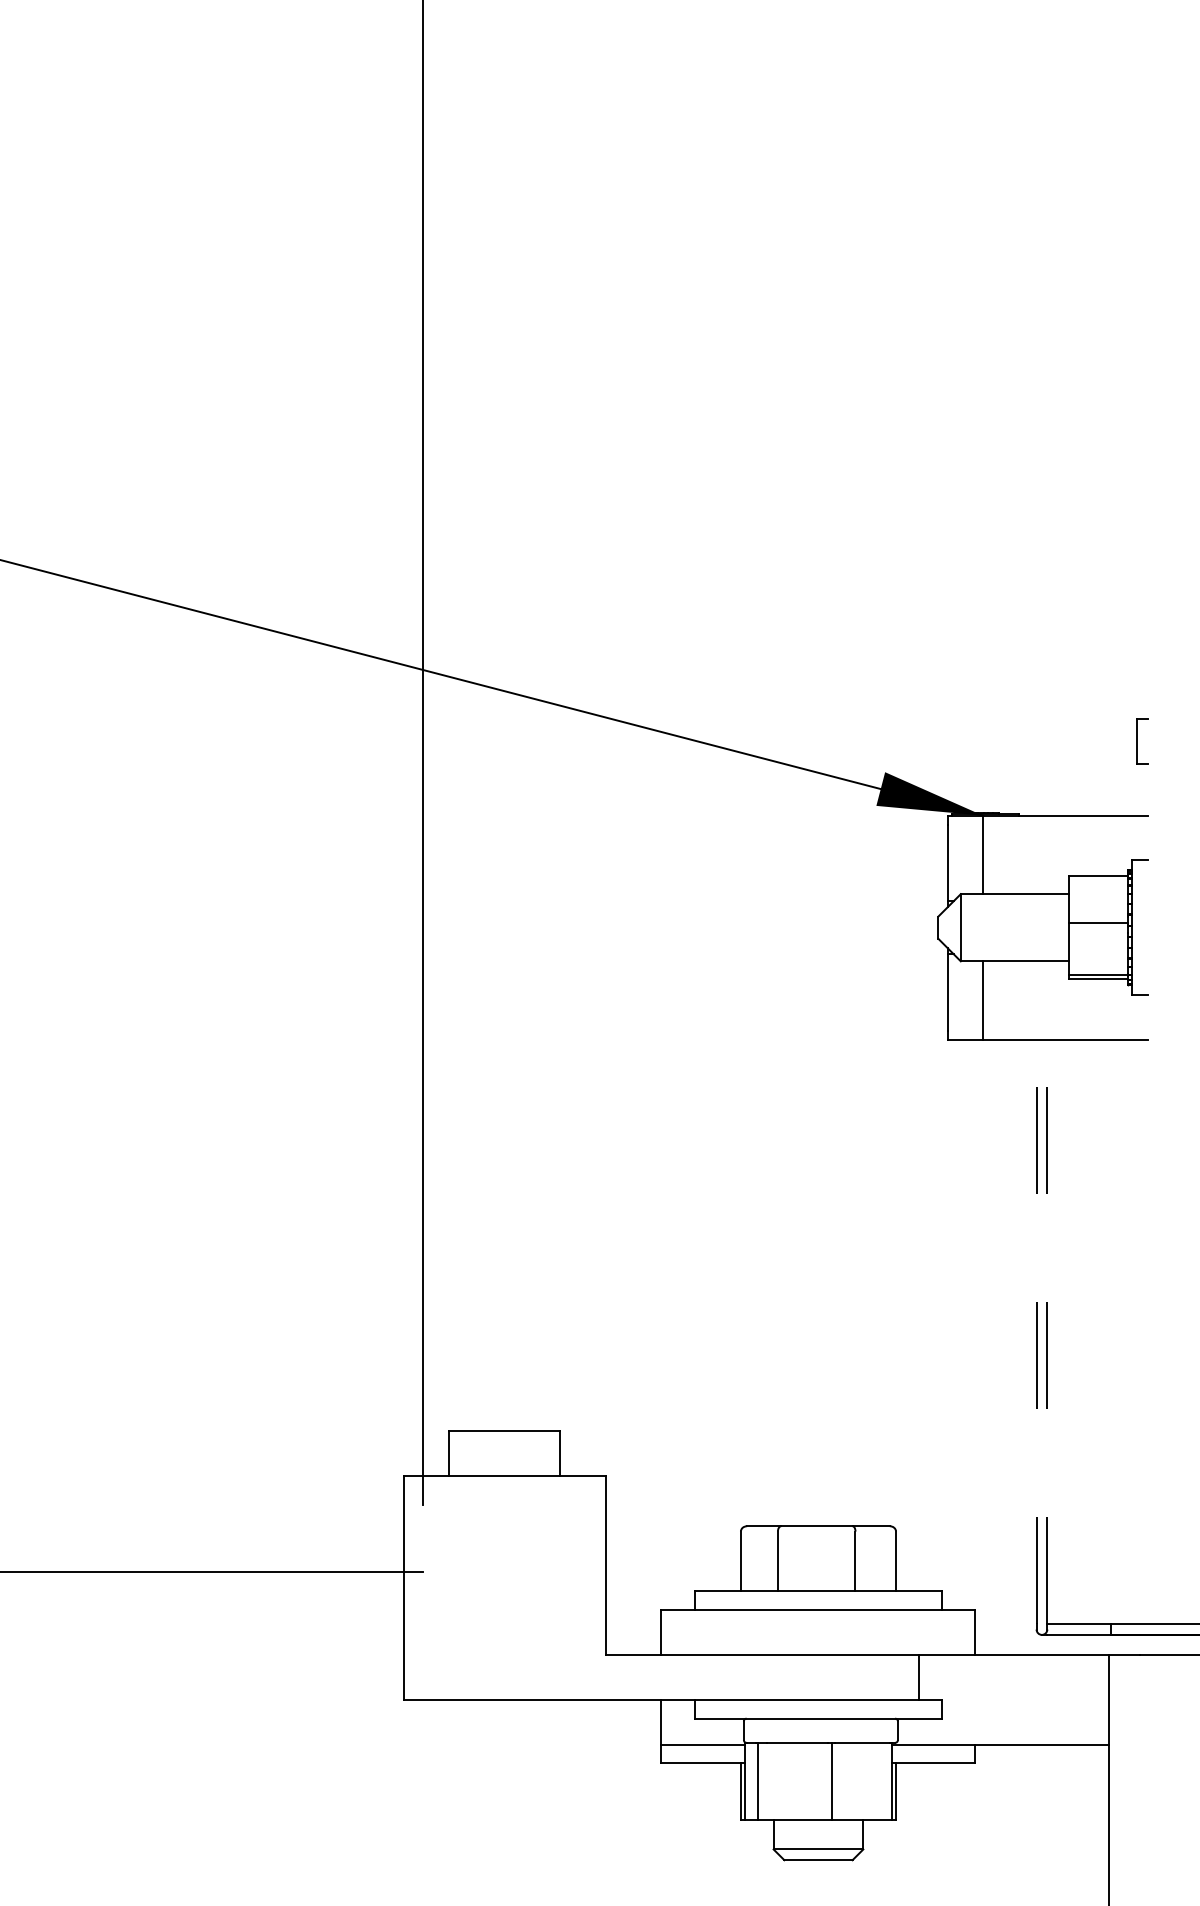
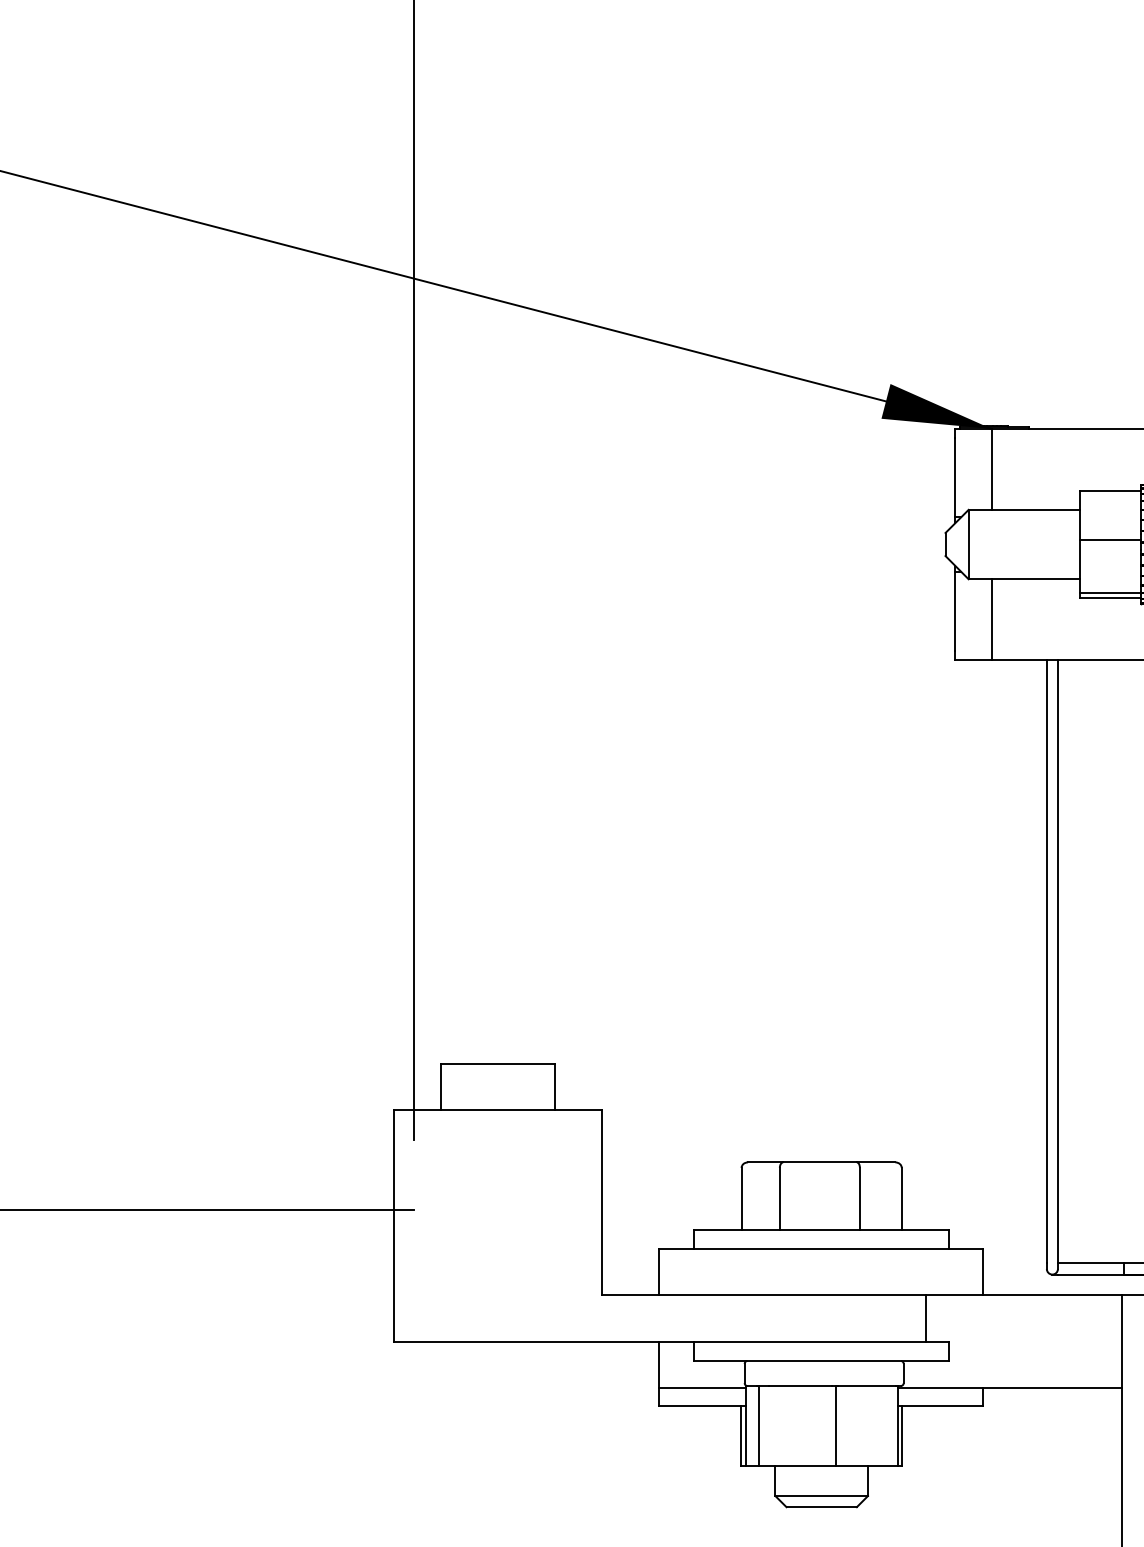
line: (1036, 1331) -> (1046, 961), dashed -> solid
line: (1047, 1331) -> (1058, 961), dashed -> solid

